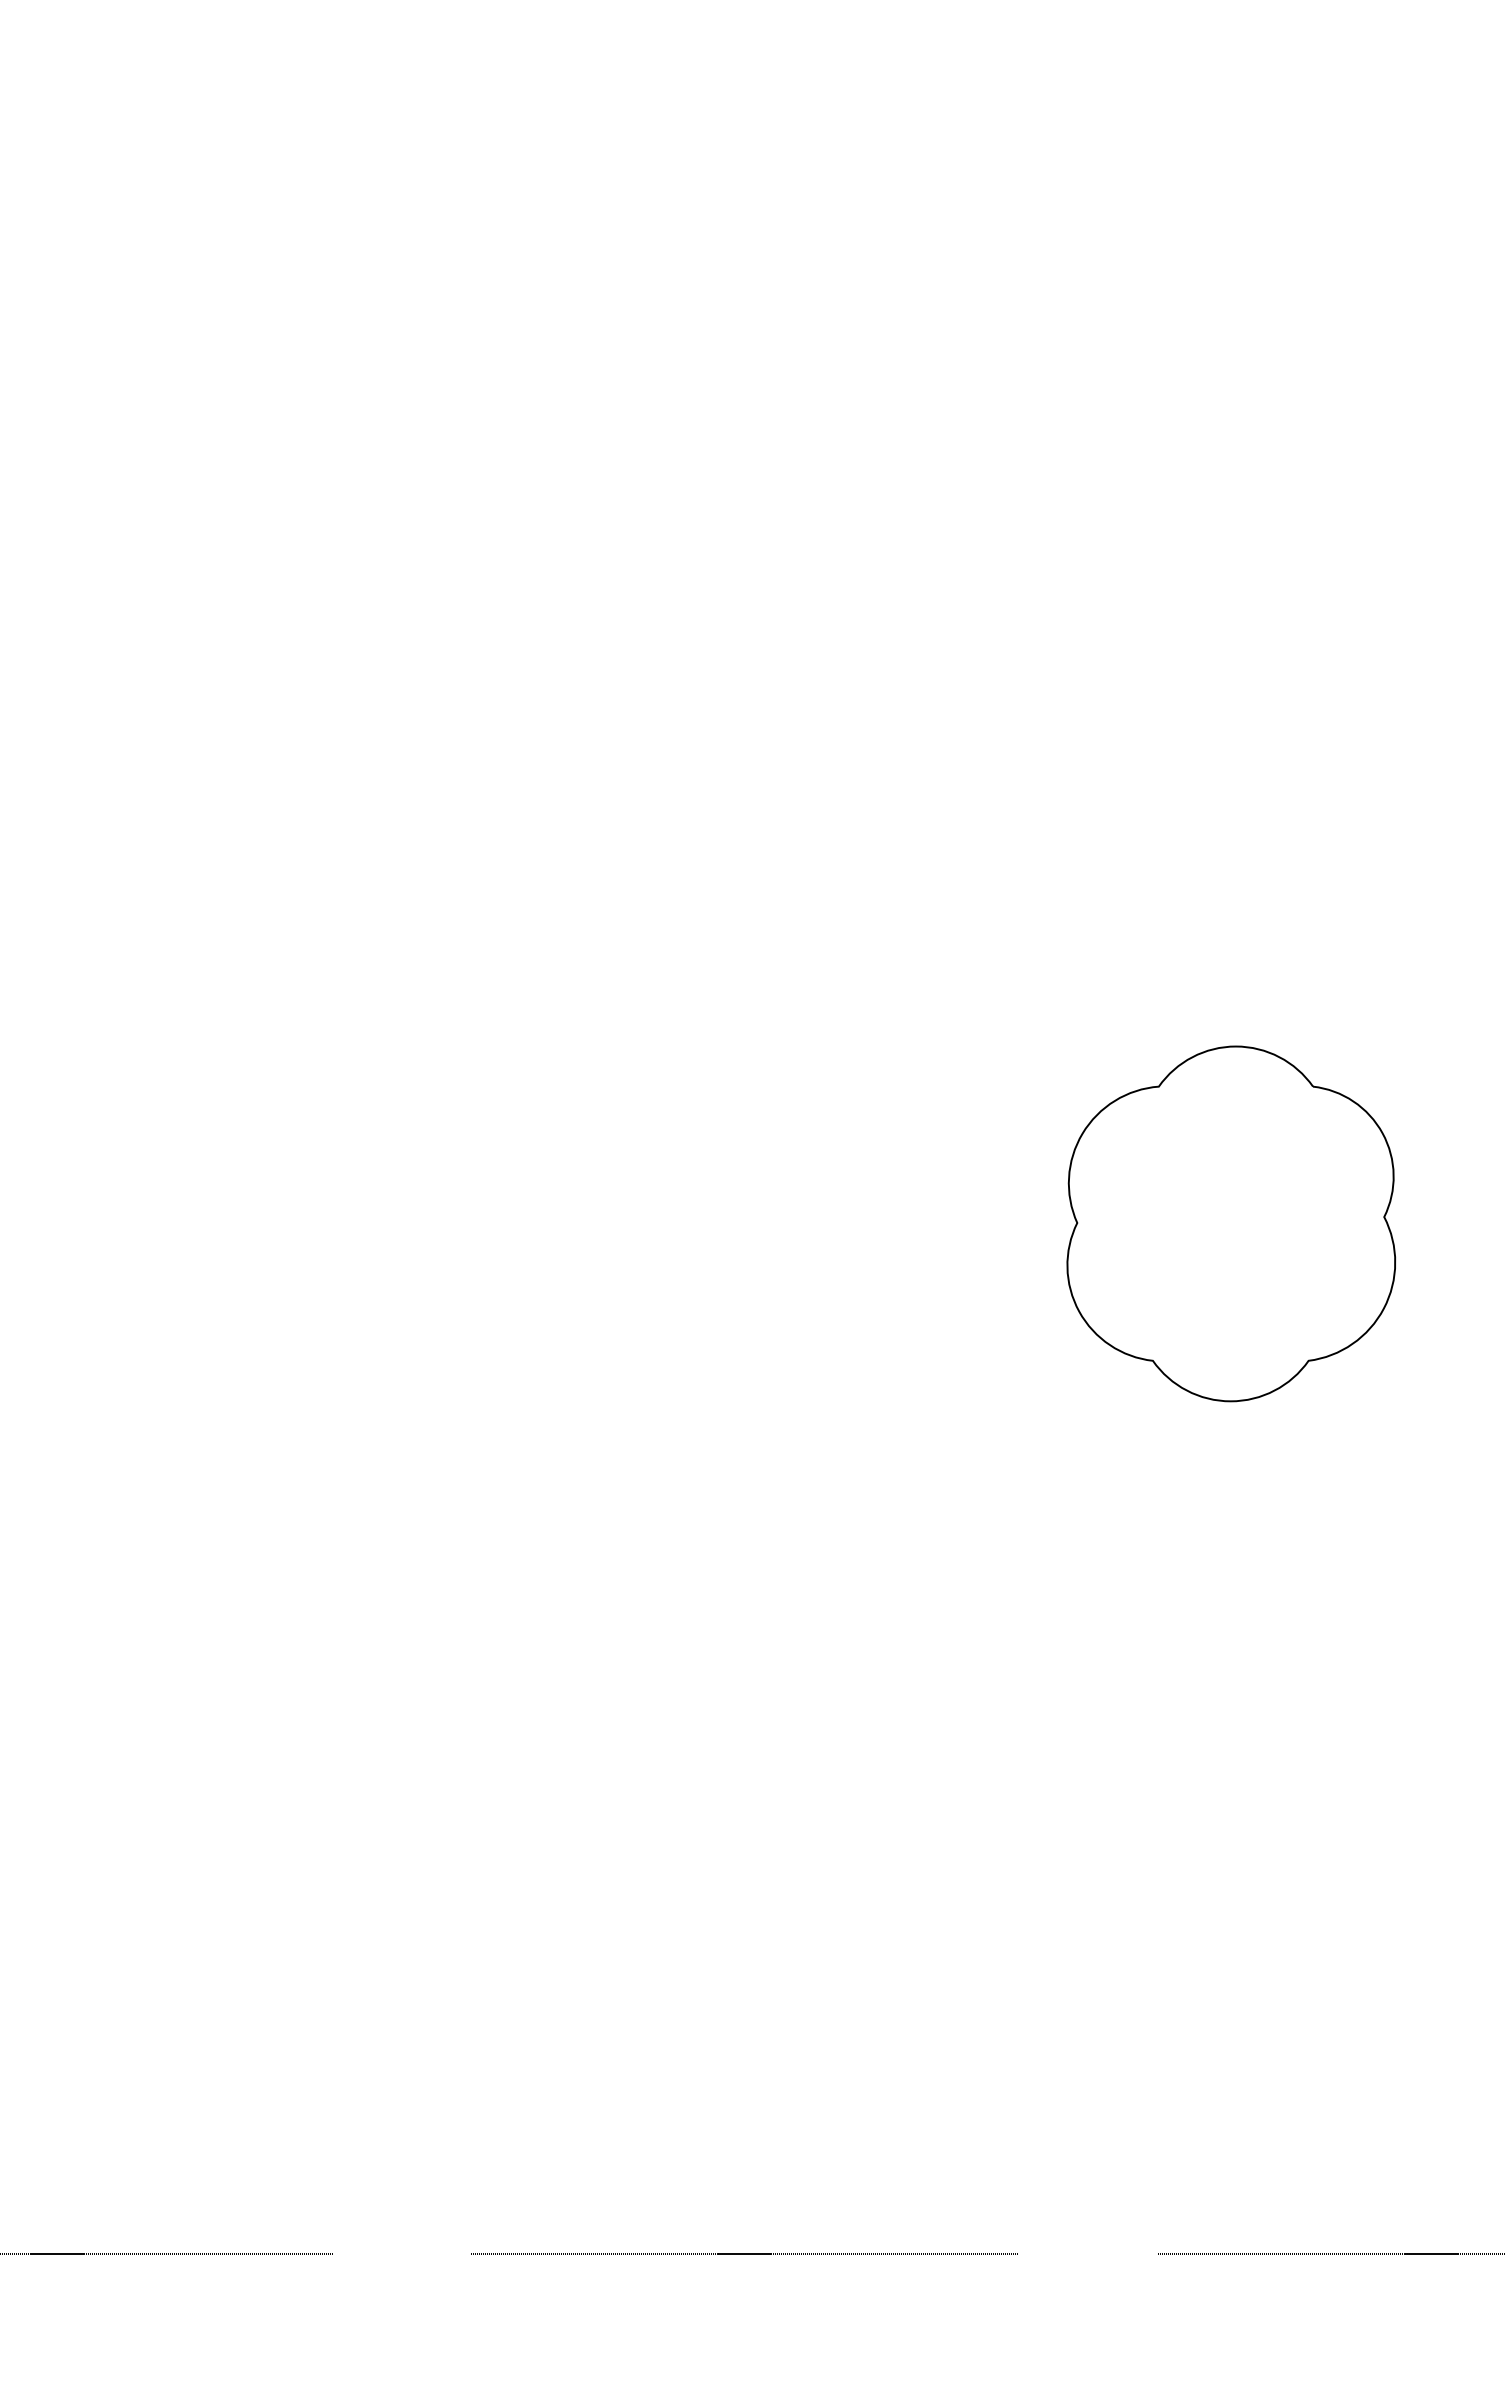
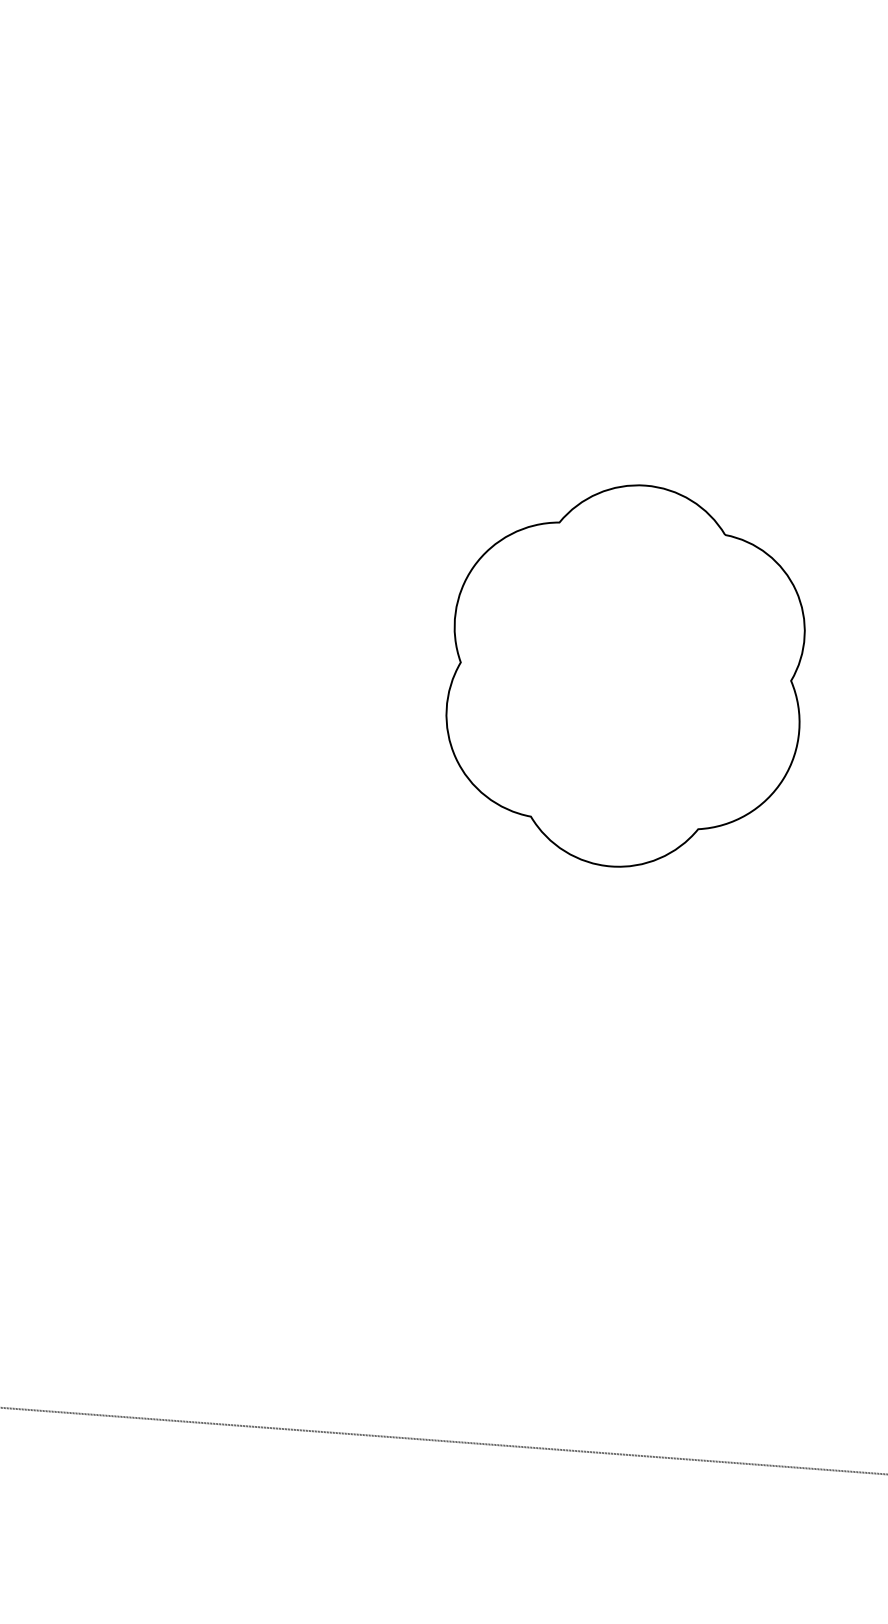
part: (1231, 1223) -> (626, 675), size x1.43

